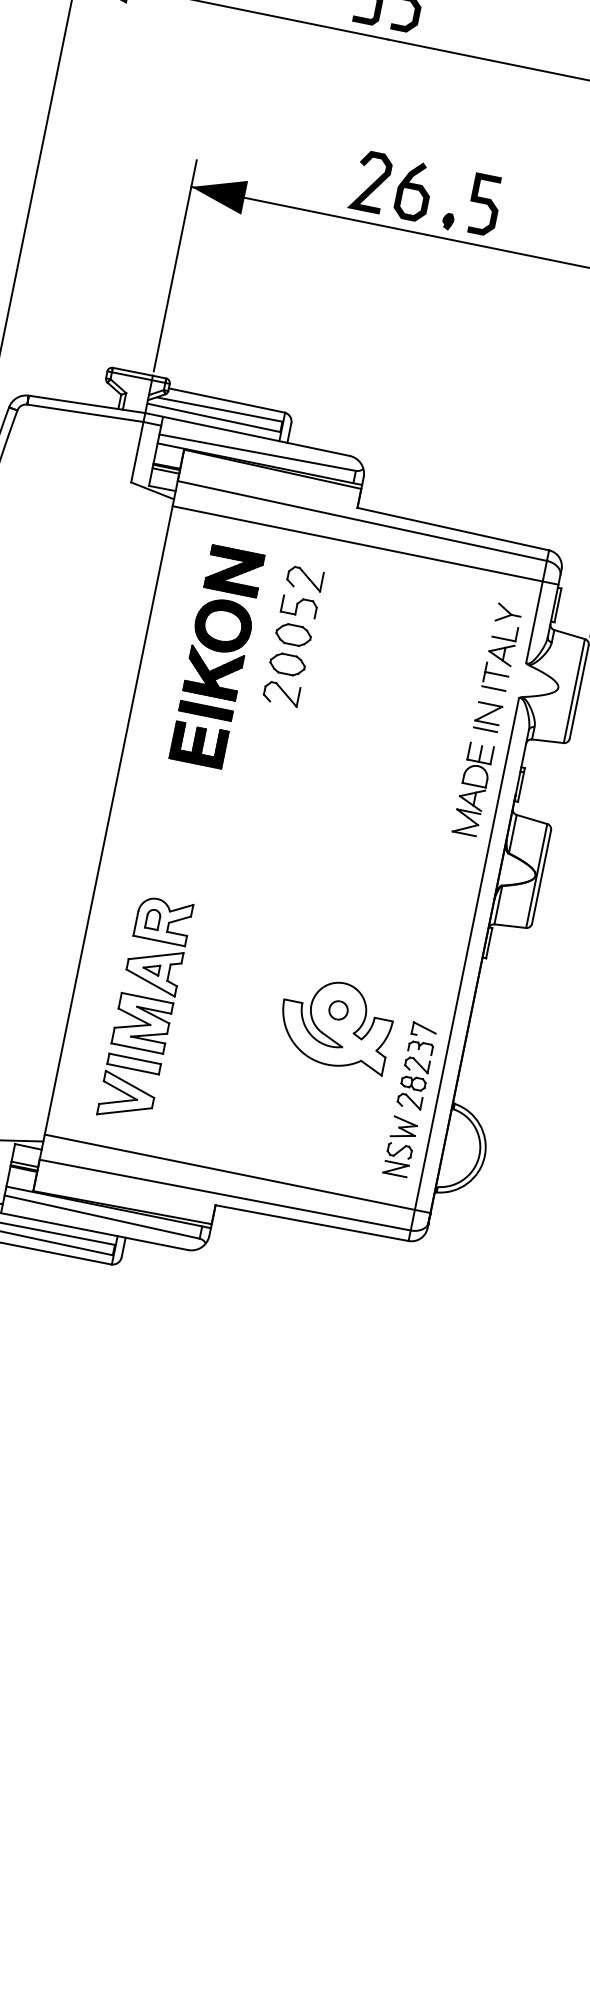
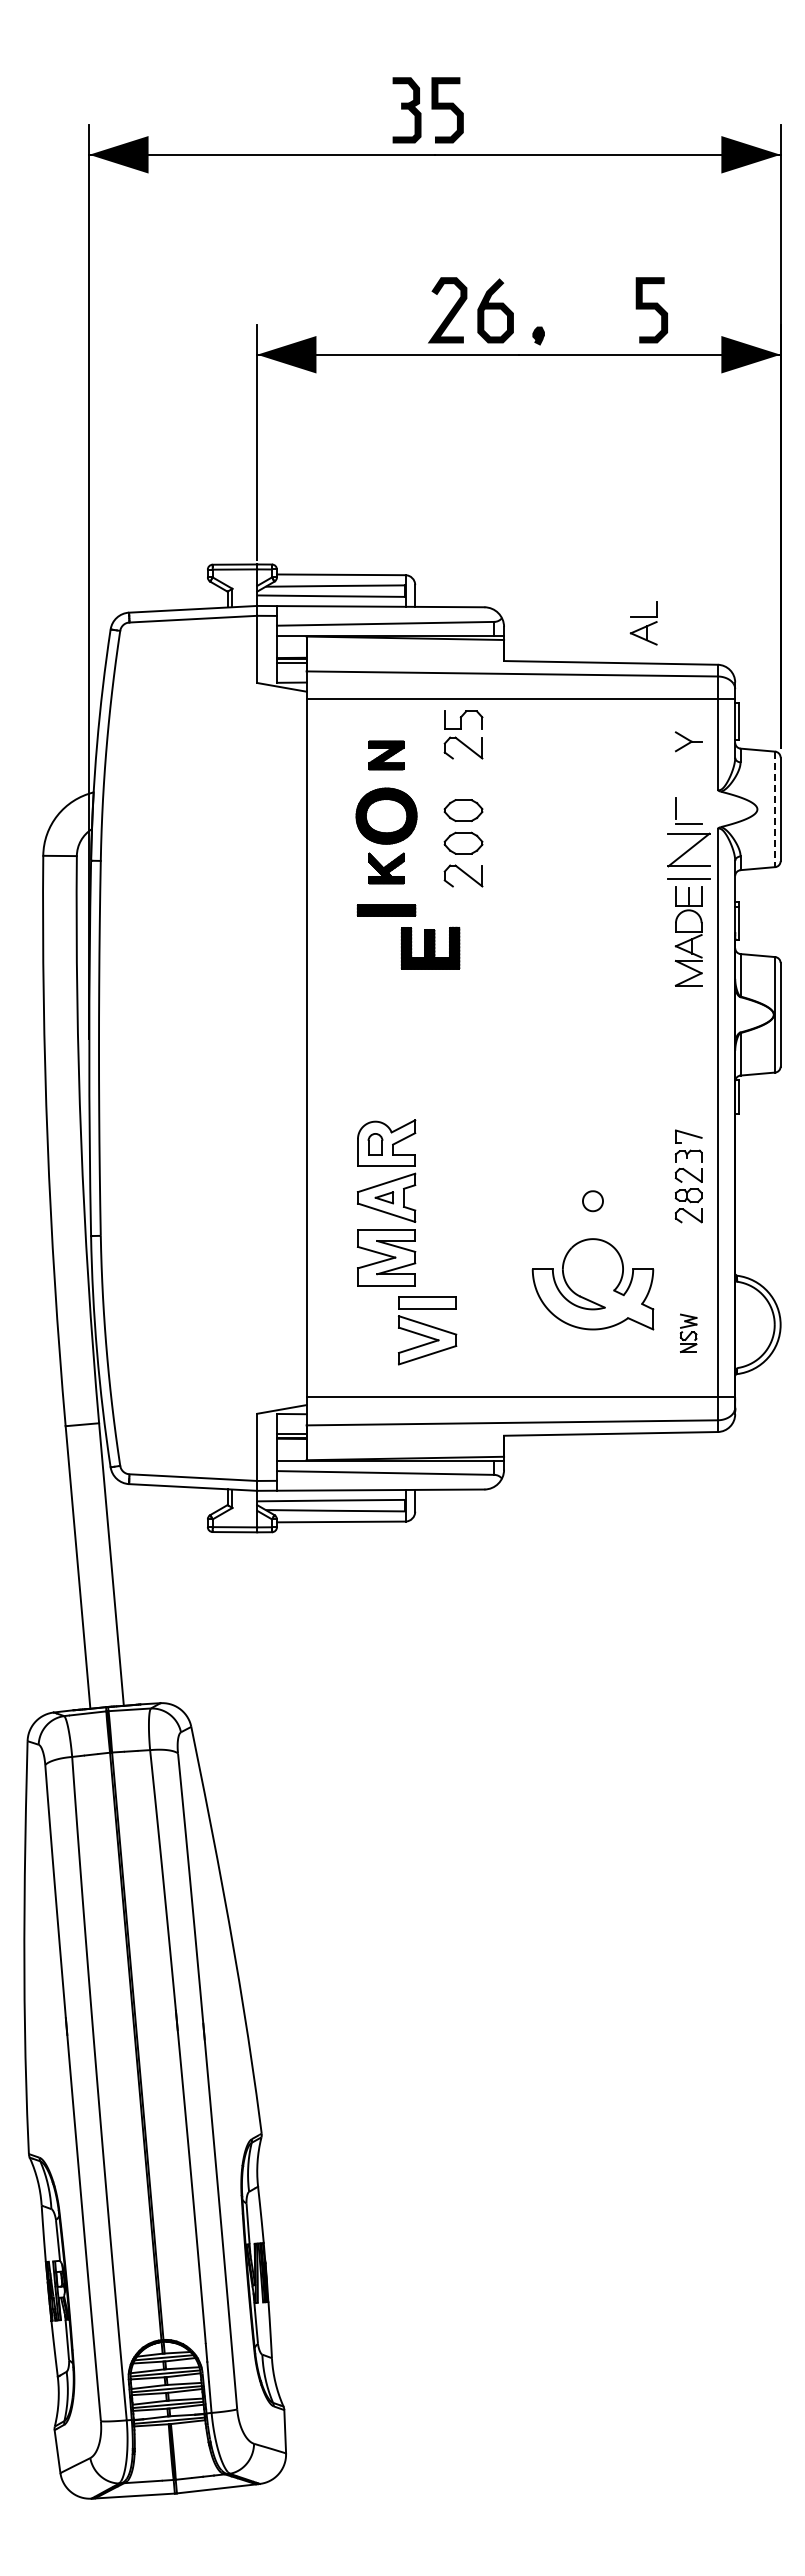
curve: (484, 204) -> (651, 309), moved
part: (234, 571) -> (386, 755), size x0.6
part: (299, 606) -> (463, 719), moved
part: (502, 644) -> (643, 623), moved
part: (213, 673) -> (386, 868), size x0.6
line: (496, 674) -> (688, 808), removed
line: (574, 691) -> (775, 809), solid -> dashed
part: (487, 716) -> (688, 855), size x1.6
part: (199, 744) -> (430, 947), moved
part: (335, 1024) -> (592, 1284), moved
part: (416, 1065) -> (688, 1176), moved
part: (129, 1088) -> (427, 1330), moved
part: (400, 1146) -> (688, 1333), size x0.6

